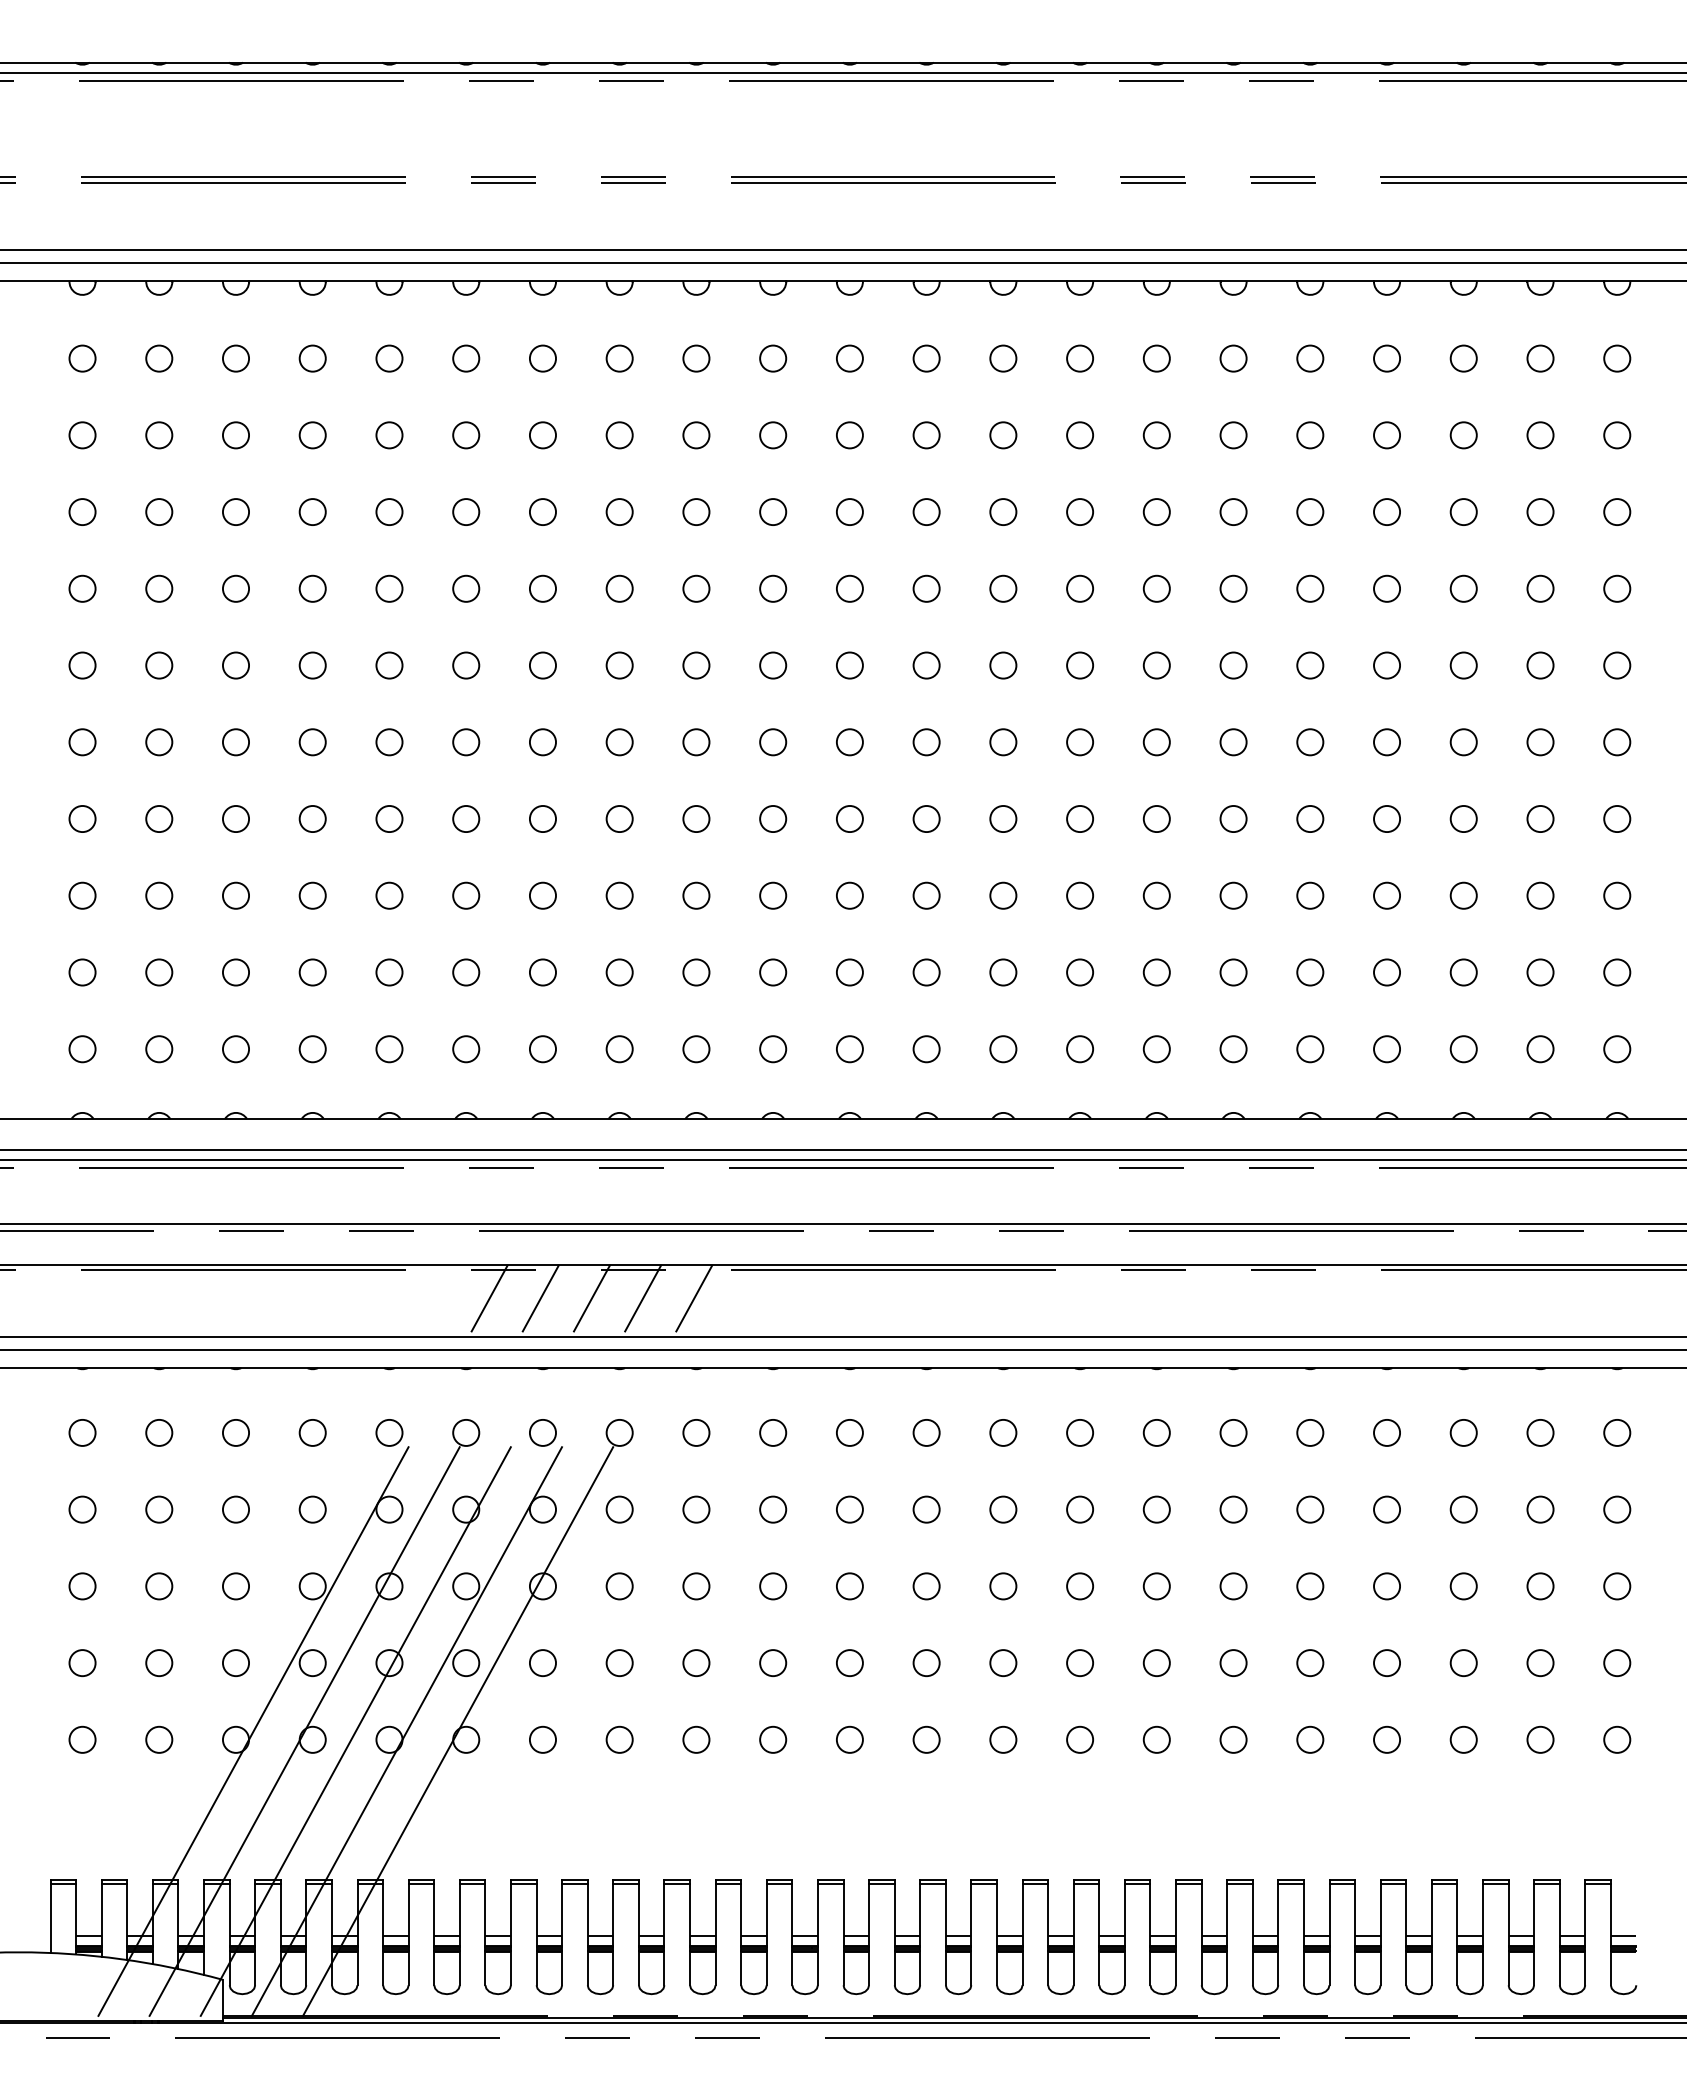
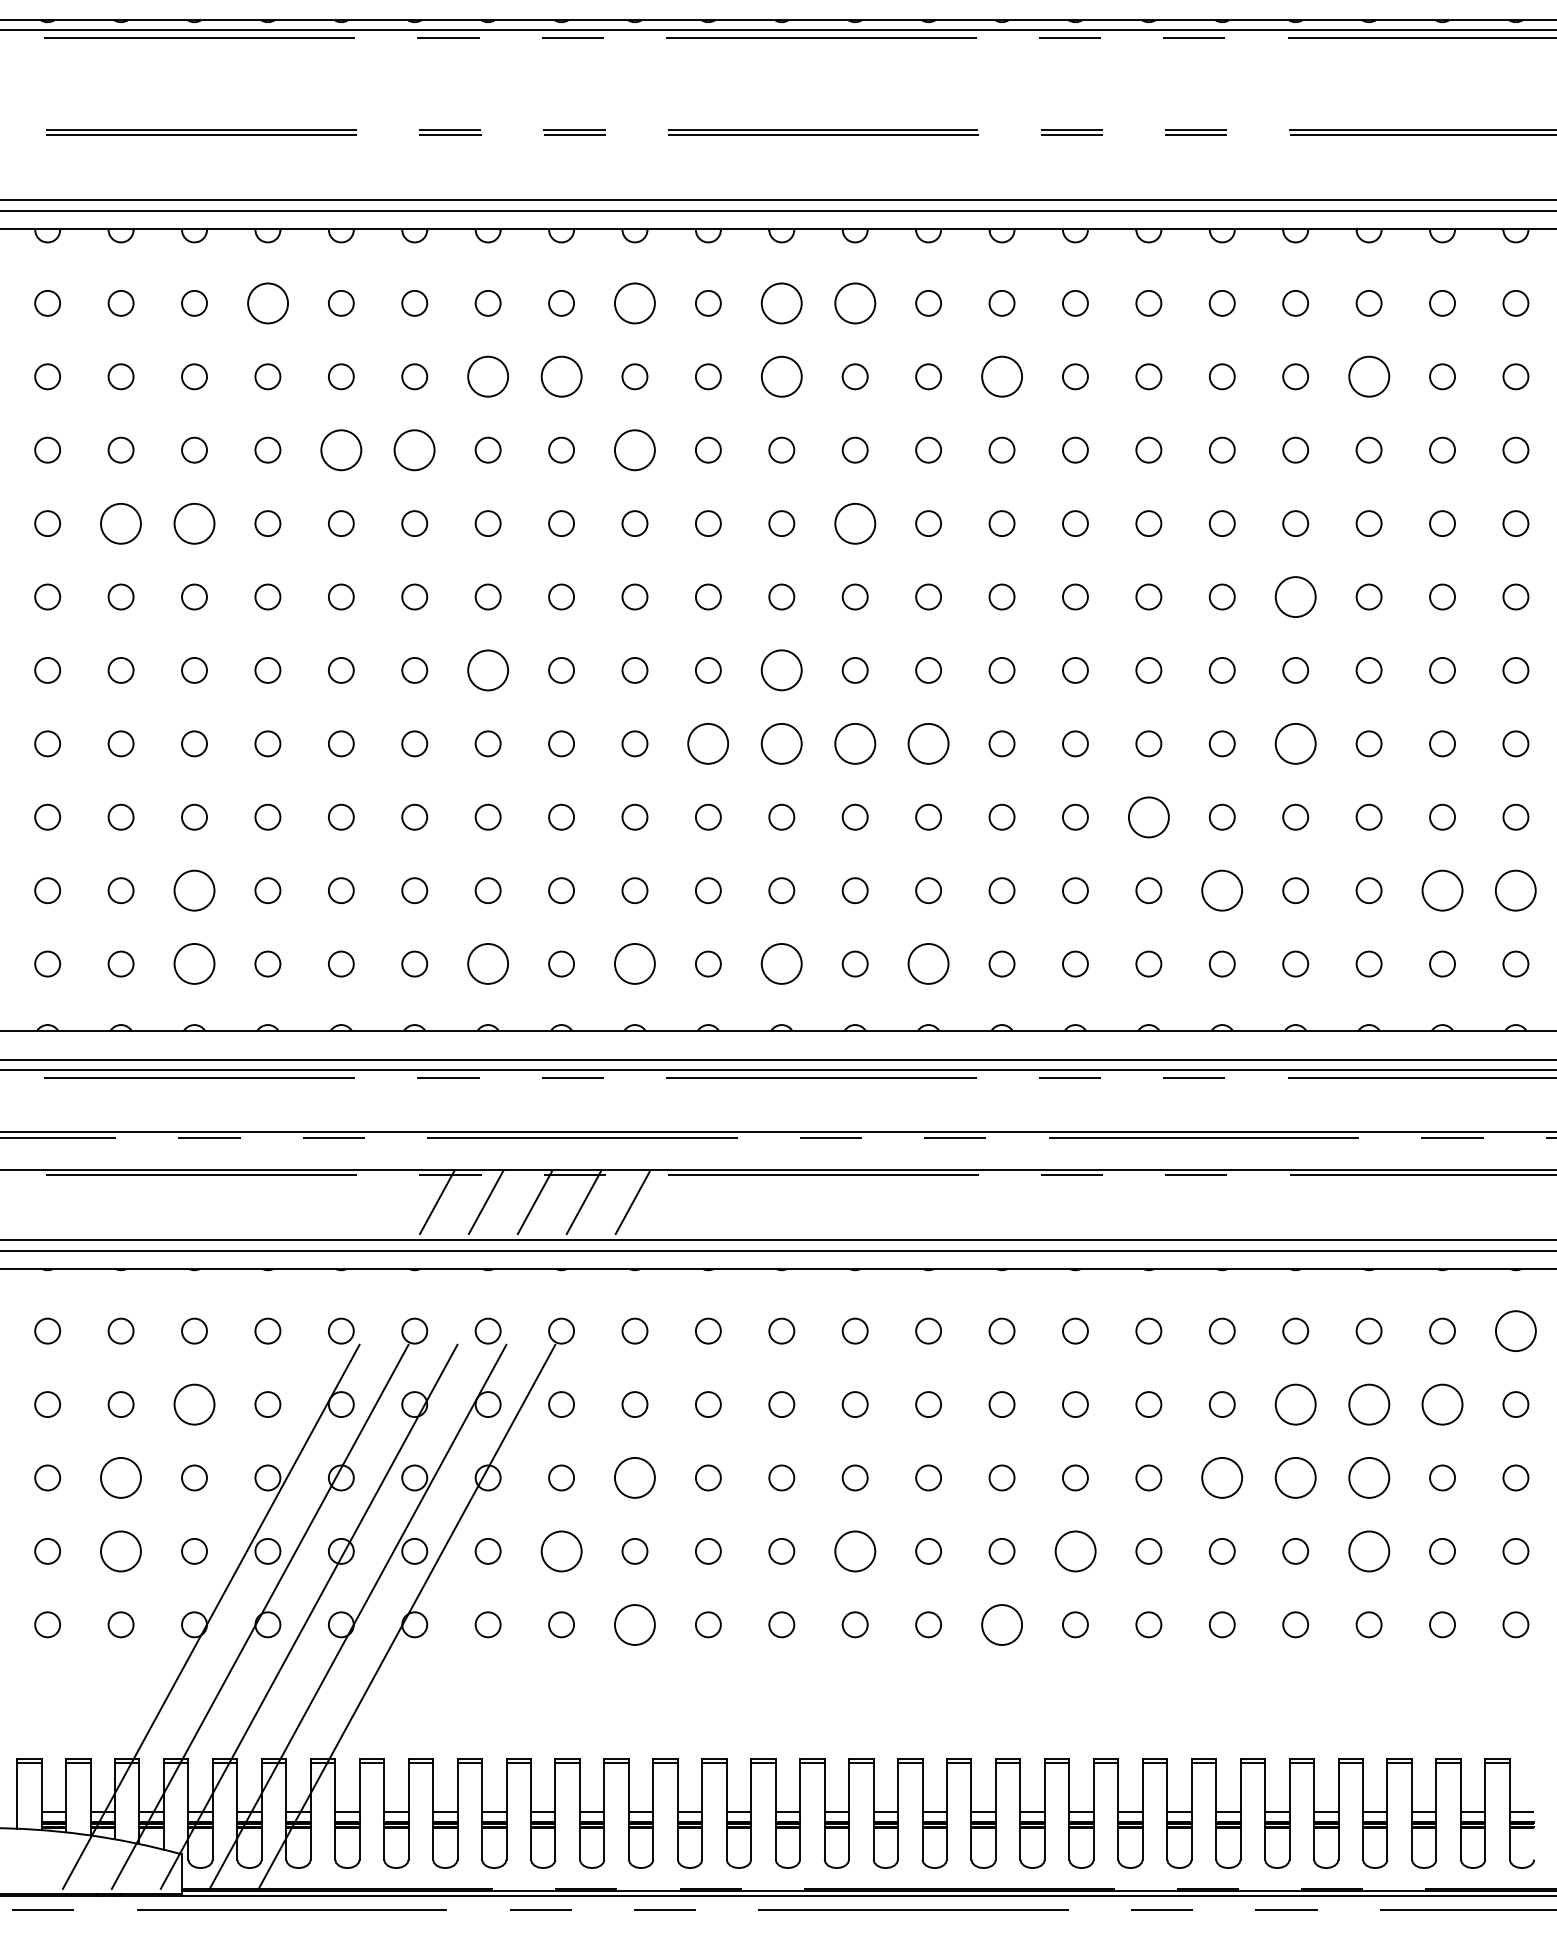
circle: (312, 358) -> (267, 303), size x1.6
circle: (696, 358) -> (635, 303), size x1.6
circle: (849, 358) -> (781, 303), size x1.6
circle: (926, 358) -> (855, 303), size x1.6
circle: (542, 435) -> (487, 376), size x1.6
circle: (619, 435) -> (561, 376), size x1.6
circle: (849, 435) -> (781, 376), size x1.6
circle: (1079, 435) -> (1001, 376), size x1.6
circle: (1463, 435) -> (1368, 376), size x1.6
circle: (389, 511) -> (341, 449), size x1.6
circle: (466, 511) -> (415, 449), size x1.6
circle: (696, 511) -> (635, 449), size x1.6
circle: (159, 588) -> (121, 523), size x1.6
circle: (235, 588) -> (194, 523), size x1.6
circle: (926, 588) -> (855, 523), size x1.6
circle: (1386, 665) -> (1295, 596), size x1.6
circle: (542, 742) -> (487, 670), size x1.6
circle: (849, 742) -> (781, 670), size x1.6
circle: (773, 818) -> (708, 743), size x1.6
circle: (849, 818) -> (781, 743), size x1.6
circle: (926, 818) -> (855, 743), size x1.6
circle: (1003, 818) -> (928, 743), size x1.6
circle: (1386, 818) -> (1295, 743), size x1.6
circle: (1233, 895) -> (1148, 817), size x1.6
circle: (235, 972) -> (194, 890), size x1.6
circle: (1310, 972) -> (1222, 890), size x1.6
circle: (1540, 972) -> (1442, 890), size x1.6
circle: (1617, 972) -> (1516, 890), size x1.6
circle: (235, 1049) -> (194, 964), size x1.6
circle: (542, 1049) -> (487, 964), size x1.6
circle: (696, 1049) -> (635, 964), size x1.6
circle: (849, 1049) -> (781, 964), size x1.6
circle: (1003, 1049) -> (928, 964), size x1.6
circle: (1617, 1432) -> (1516, 1330), size x1.6
circle: (235, 1509) -> (194, 1404), size x1.6
circle: (1386, 1509) -> (1295, 1404), size x1.6
circle: (1463, 1509) -> (1368, 1404), size x1.6
circle: (1540, 1509) -> (1442, 1404), size x1.6
circle: (159, 1586) -> (121, 1478), size x1.6
circle: (696, 1586) -> (635, 1478), size x1.6
circle: (1310, 1586) -> (1222, 1478), size x1.6
circle: (1386, 1586) -> (1295, 1478), size x1.6
circle: (1463, 1586) -> (1368, 1478), size x1.6
circle: (159, 1662) -> (121, 1550), size x1.6
circle: (619, 1662) -> (561, 1550), size x1.6
circle: (926, 1662) -> (855, 1550), size x1.6
circle: (1156, 1662) -> (1075, 1550), size x1.6
circle: (1463, 1662) -> (1368, 1550), size x1.6
circle: (696, 1739) -> (635, 1624), size x1.6
circle: (1079, 1739) -> (1001, 1624), size x1.6

